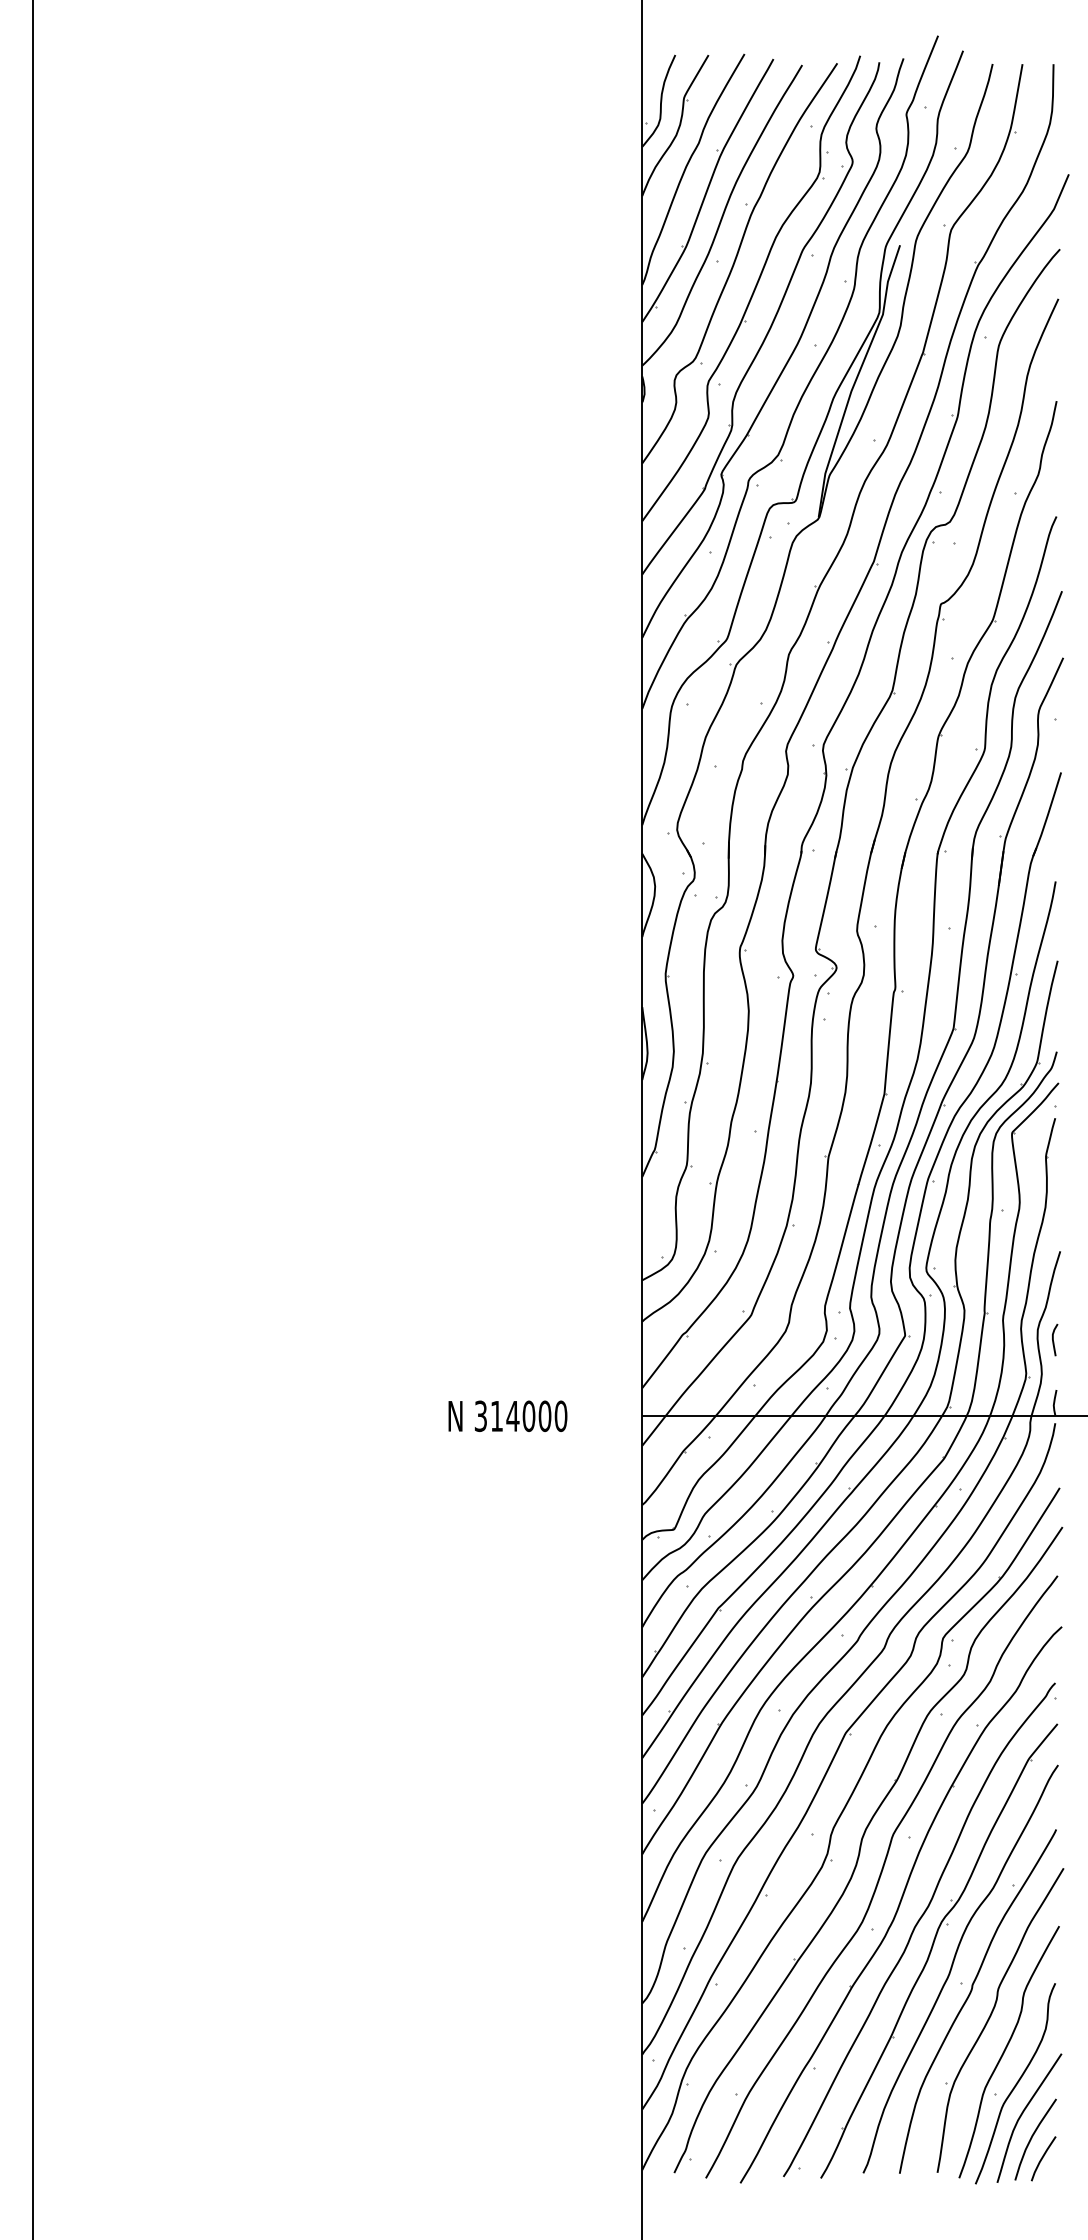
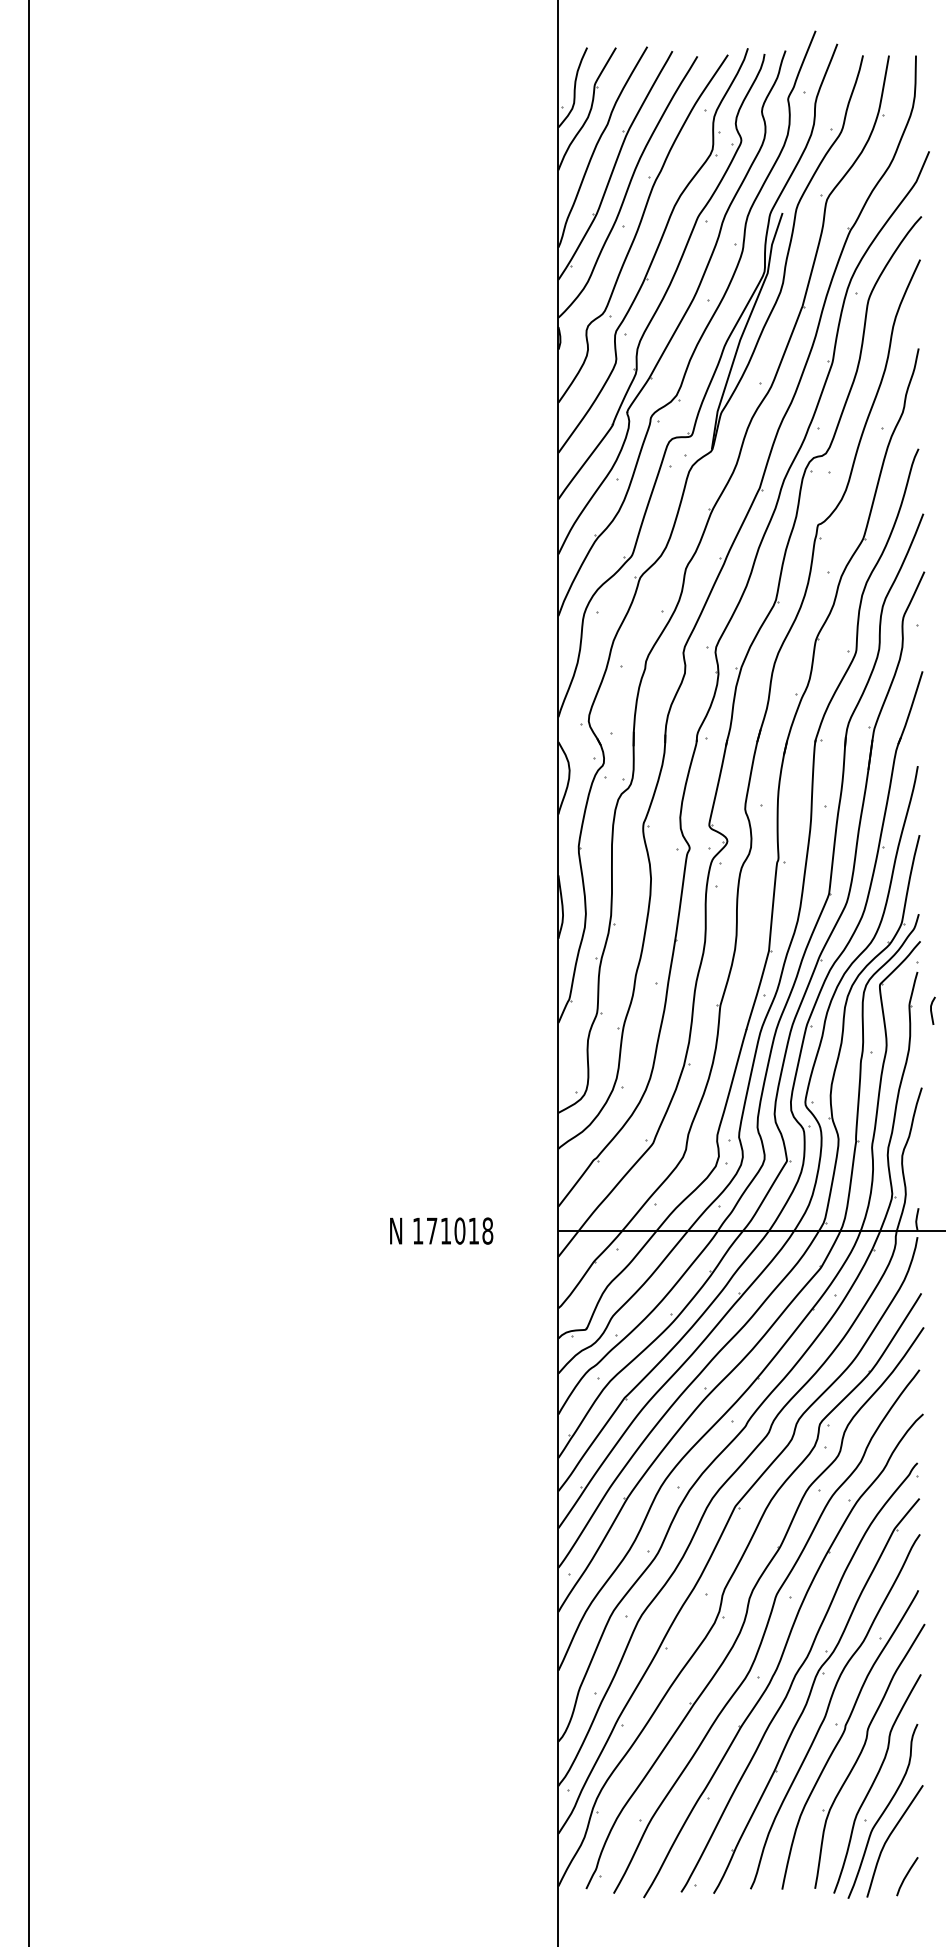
curve: (1053, 1339) -> (931, 1010), moved
text: (520, 1416) -> (452, 1231), 314000 -> 171018
curve: (1032, 2138) -> (897, 1858), removed

